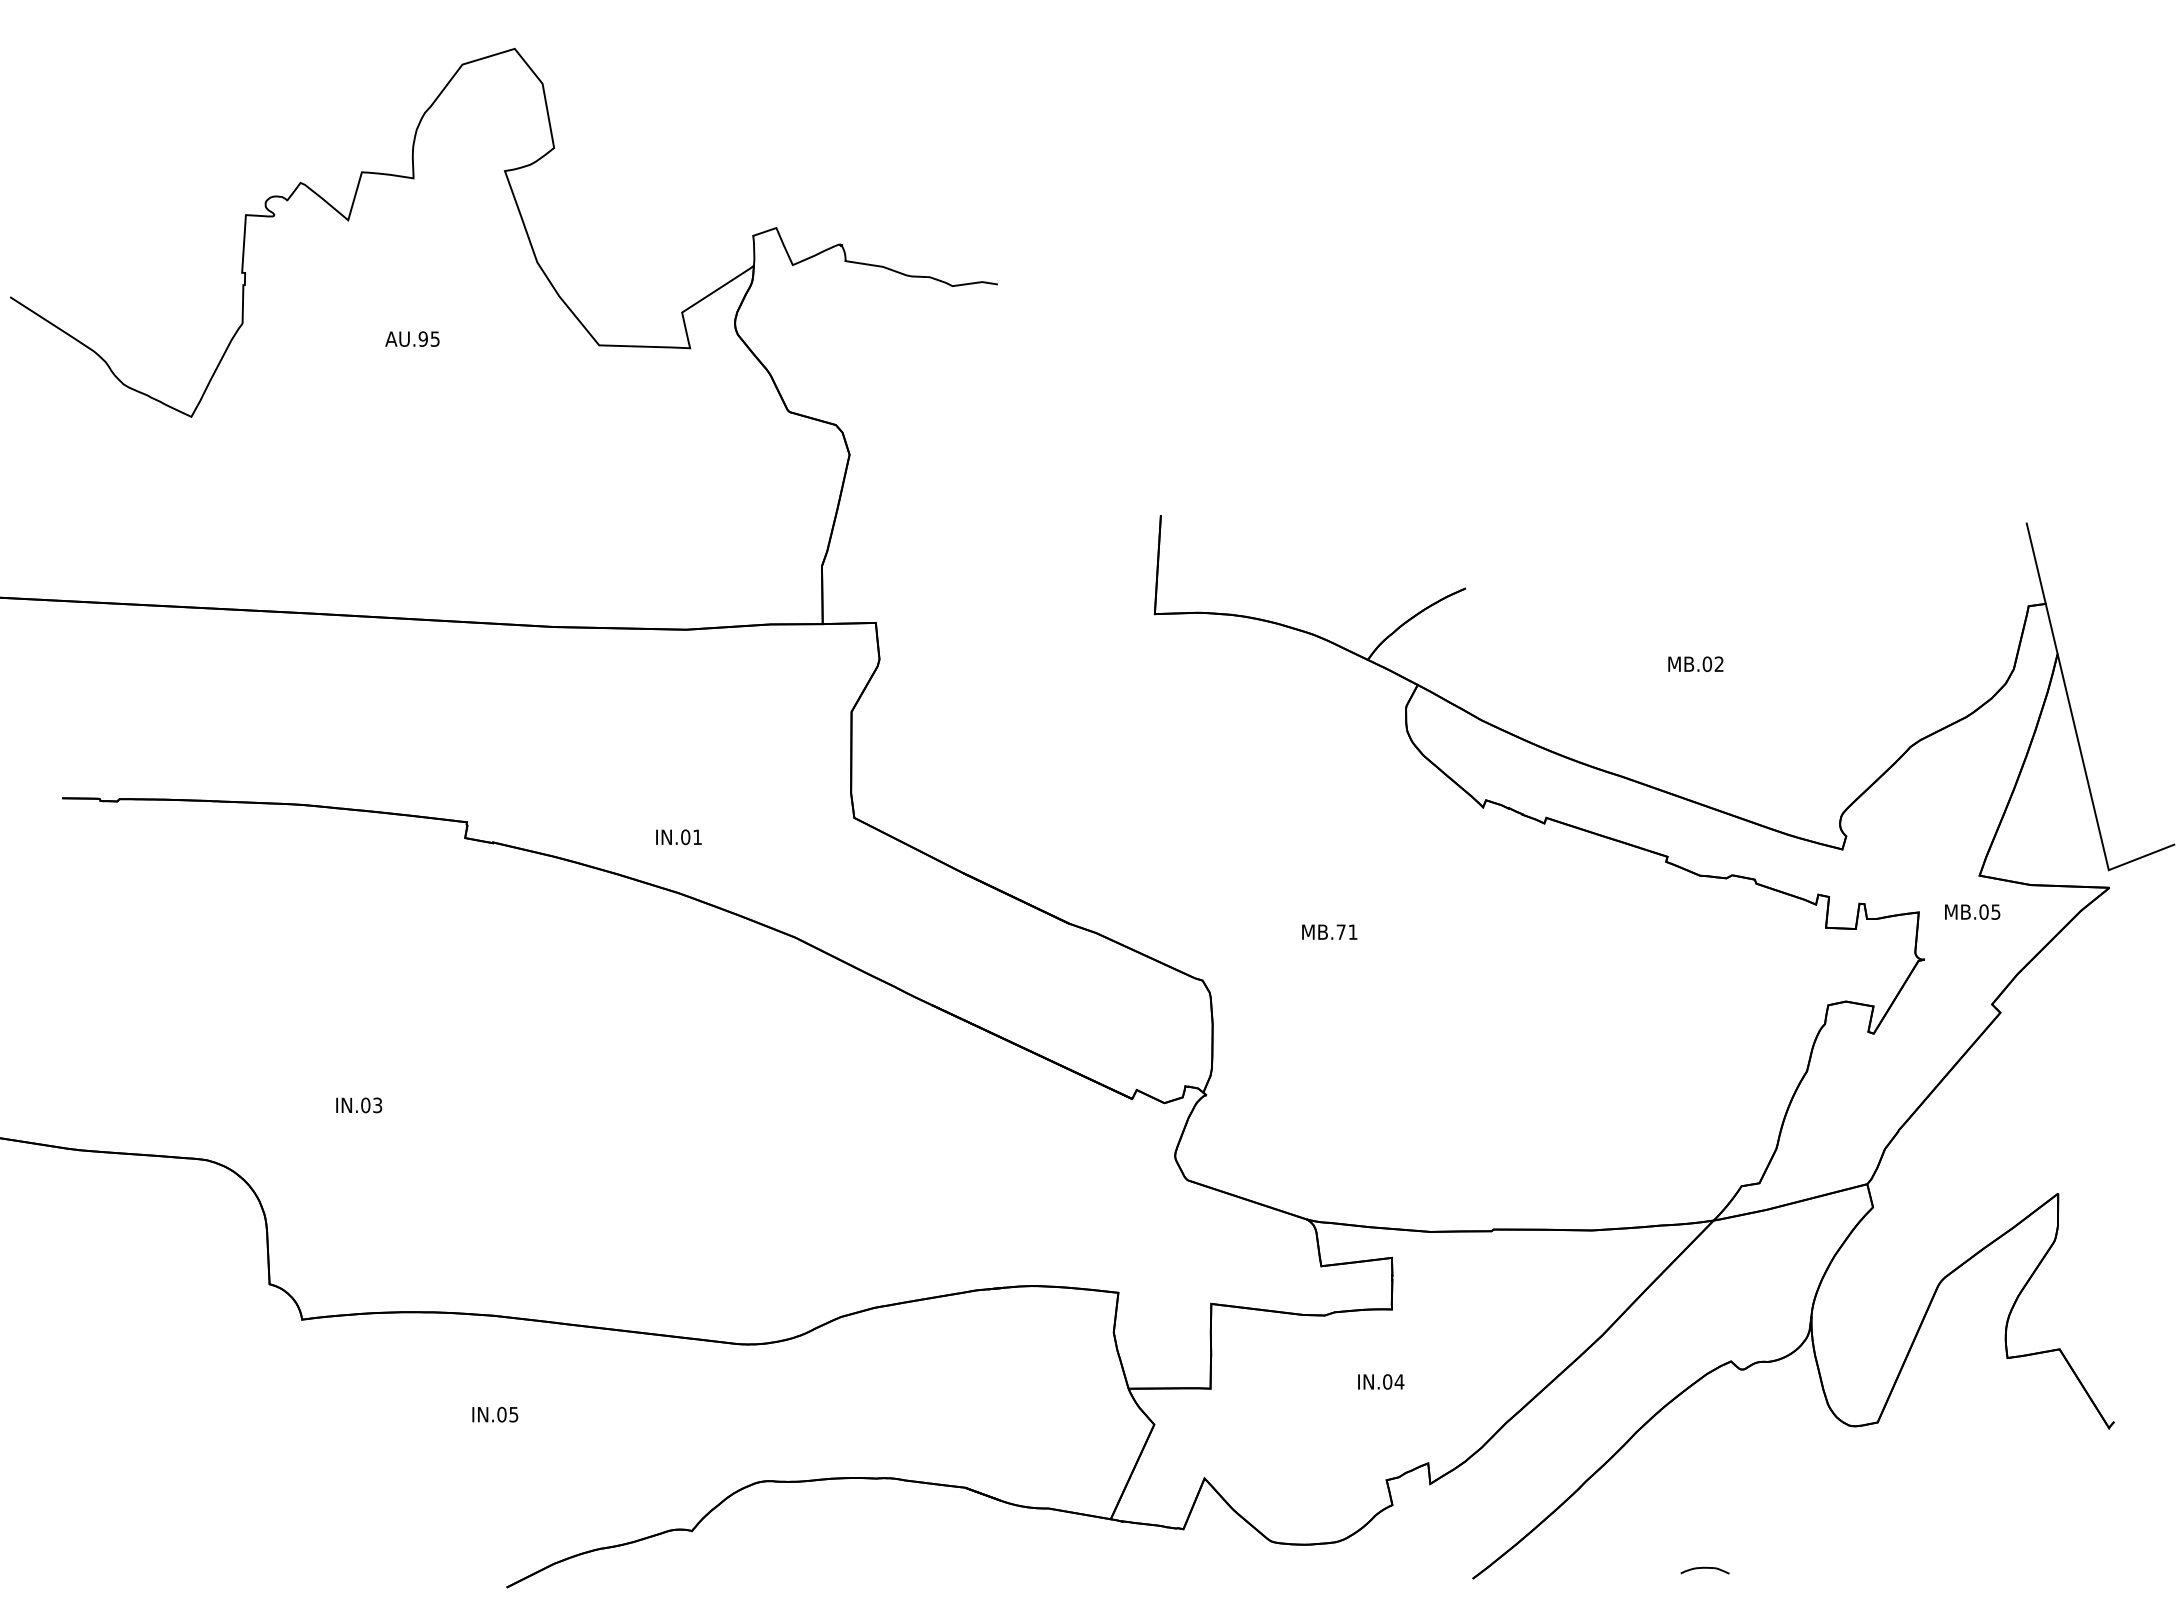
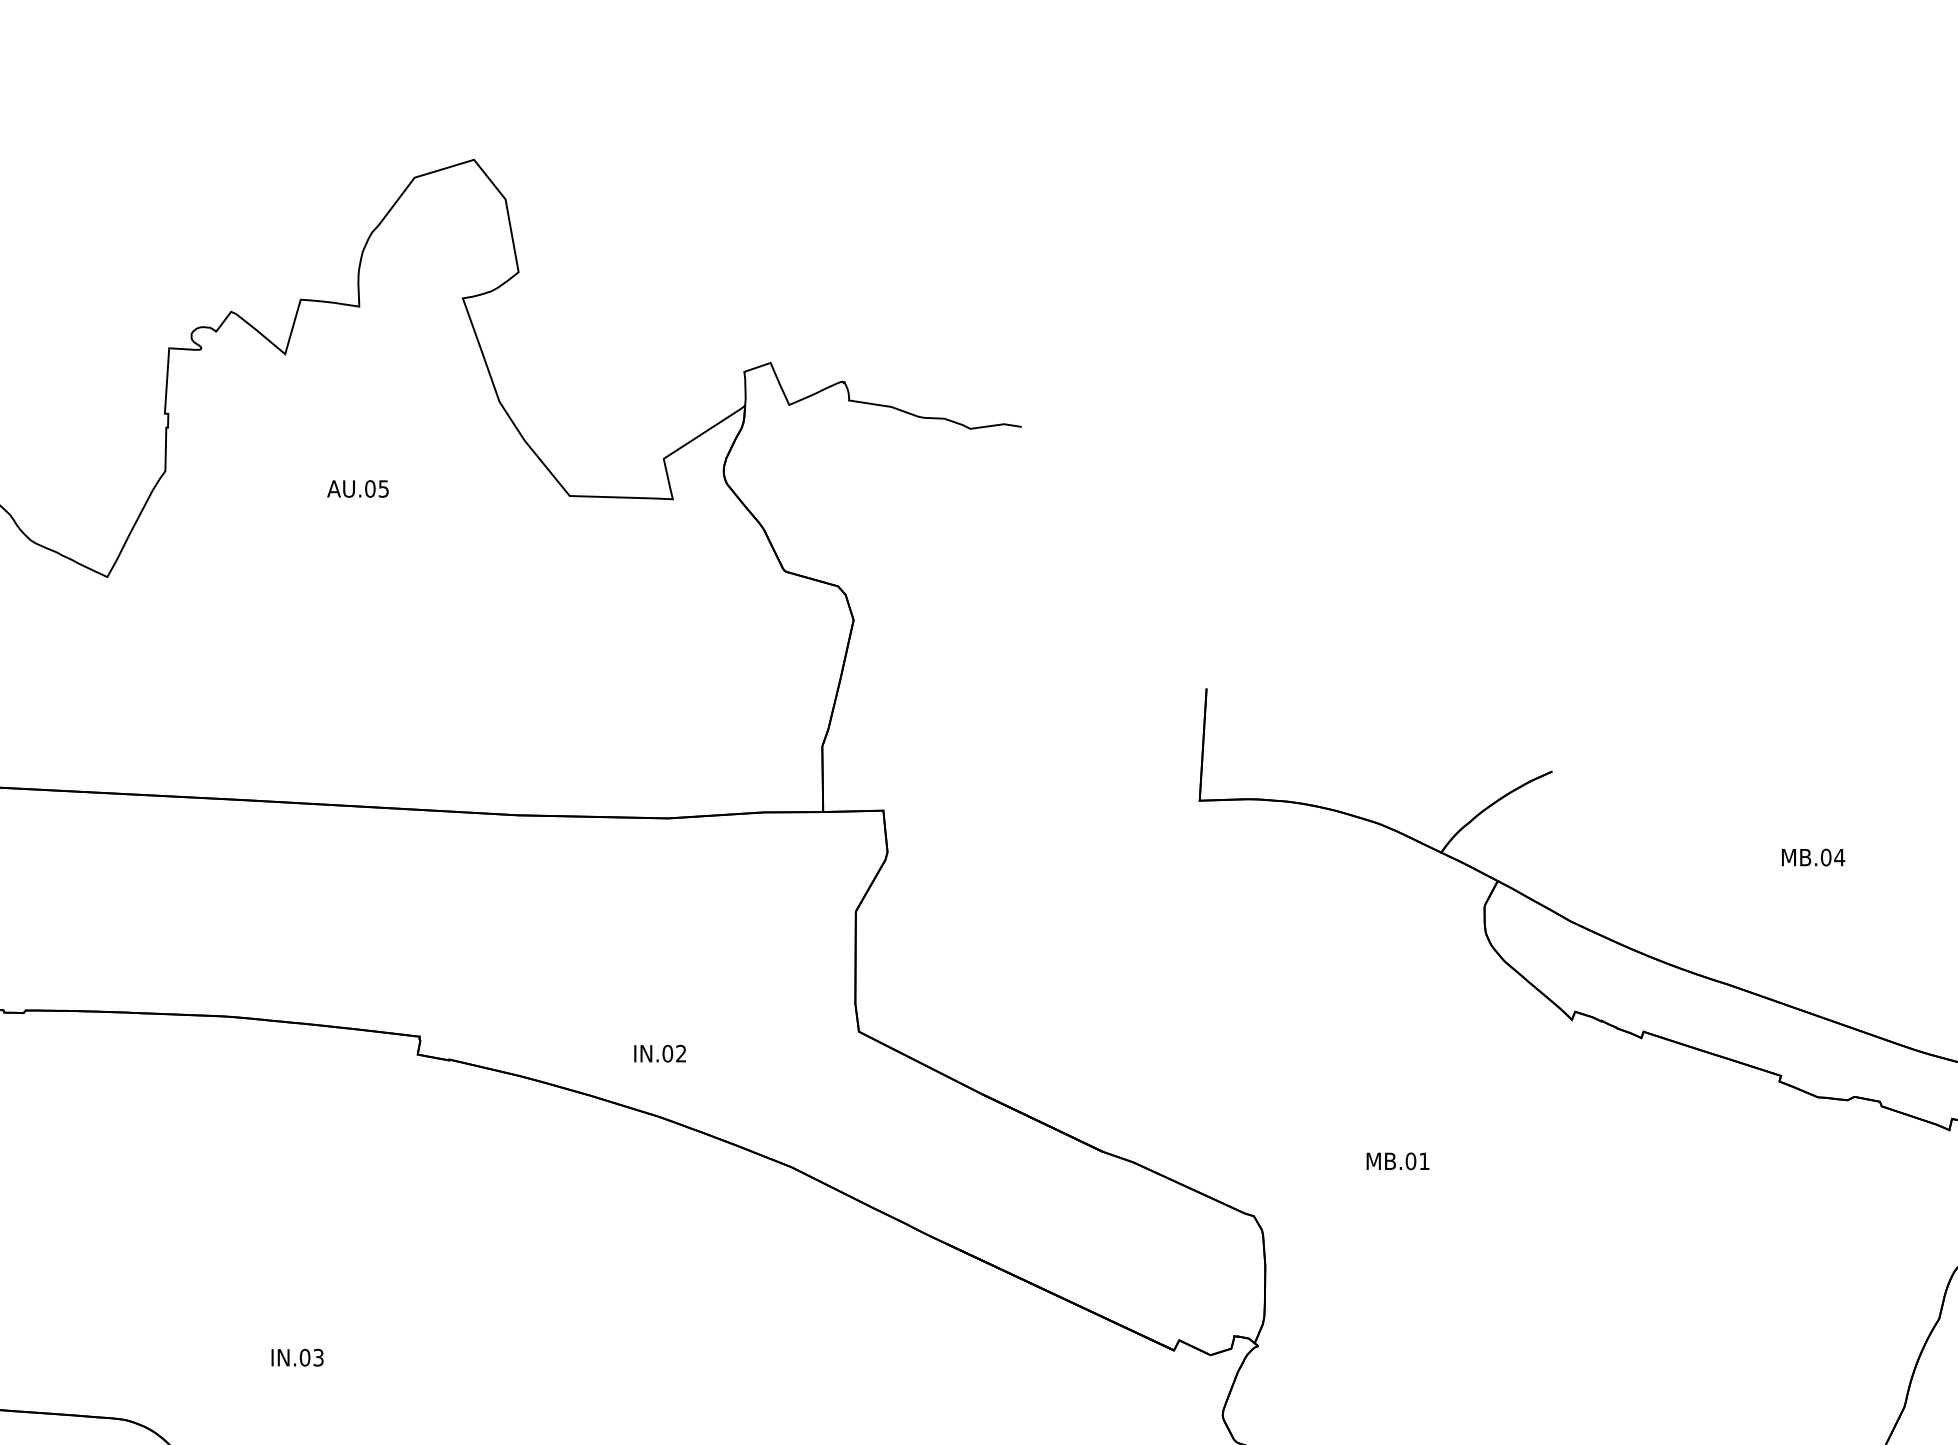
text: (422, 338) -> (369, 488), AU.95 -> AU.05
text: (1719, 663) -> (1839, 856), MB.02 -> MB.04
text: (697, 836) -> (681, 1052), IN.01 -> IN.02
text: (1340, 931) -> (1410, 1160), MB.71 -> MB.01

